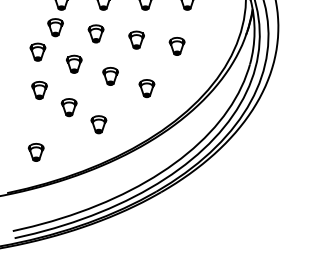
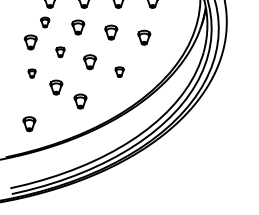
part: (55, 27) -> (45, 22), size x0.7
part: (74, 63) -> (60, 51), size x0.7
part: (146, 88) -> (119, 72), size x0.7
part: (39, 90) -> (32, 73), size x0.6

